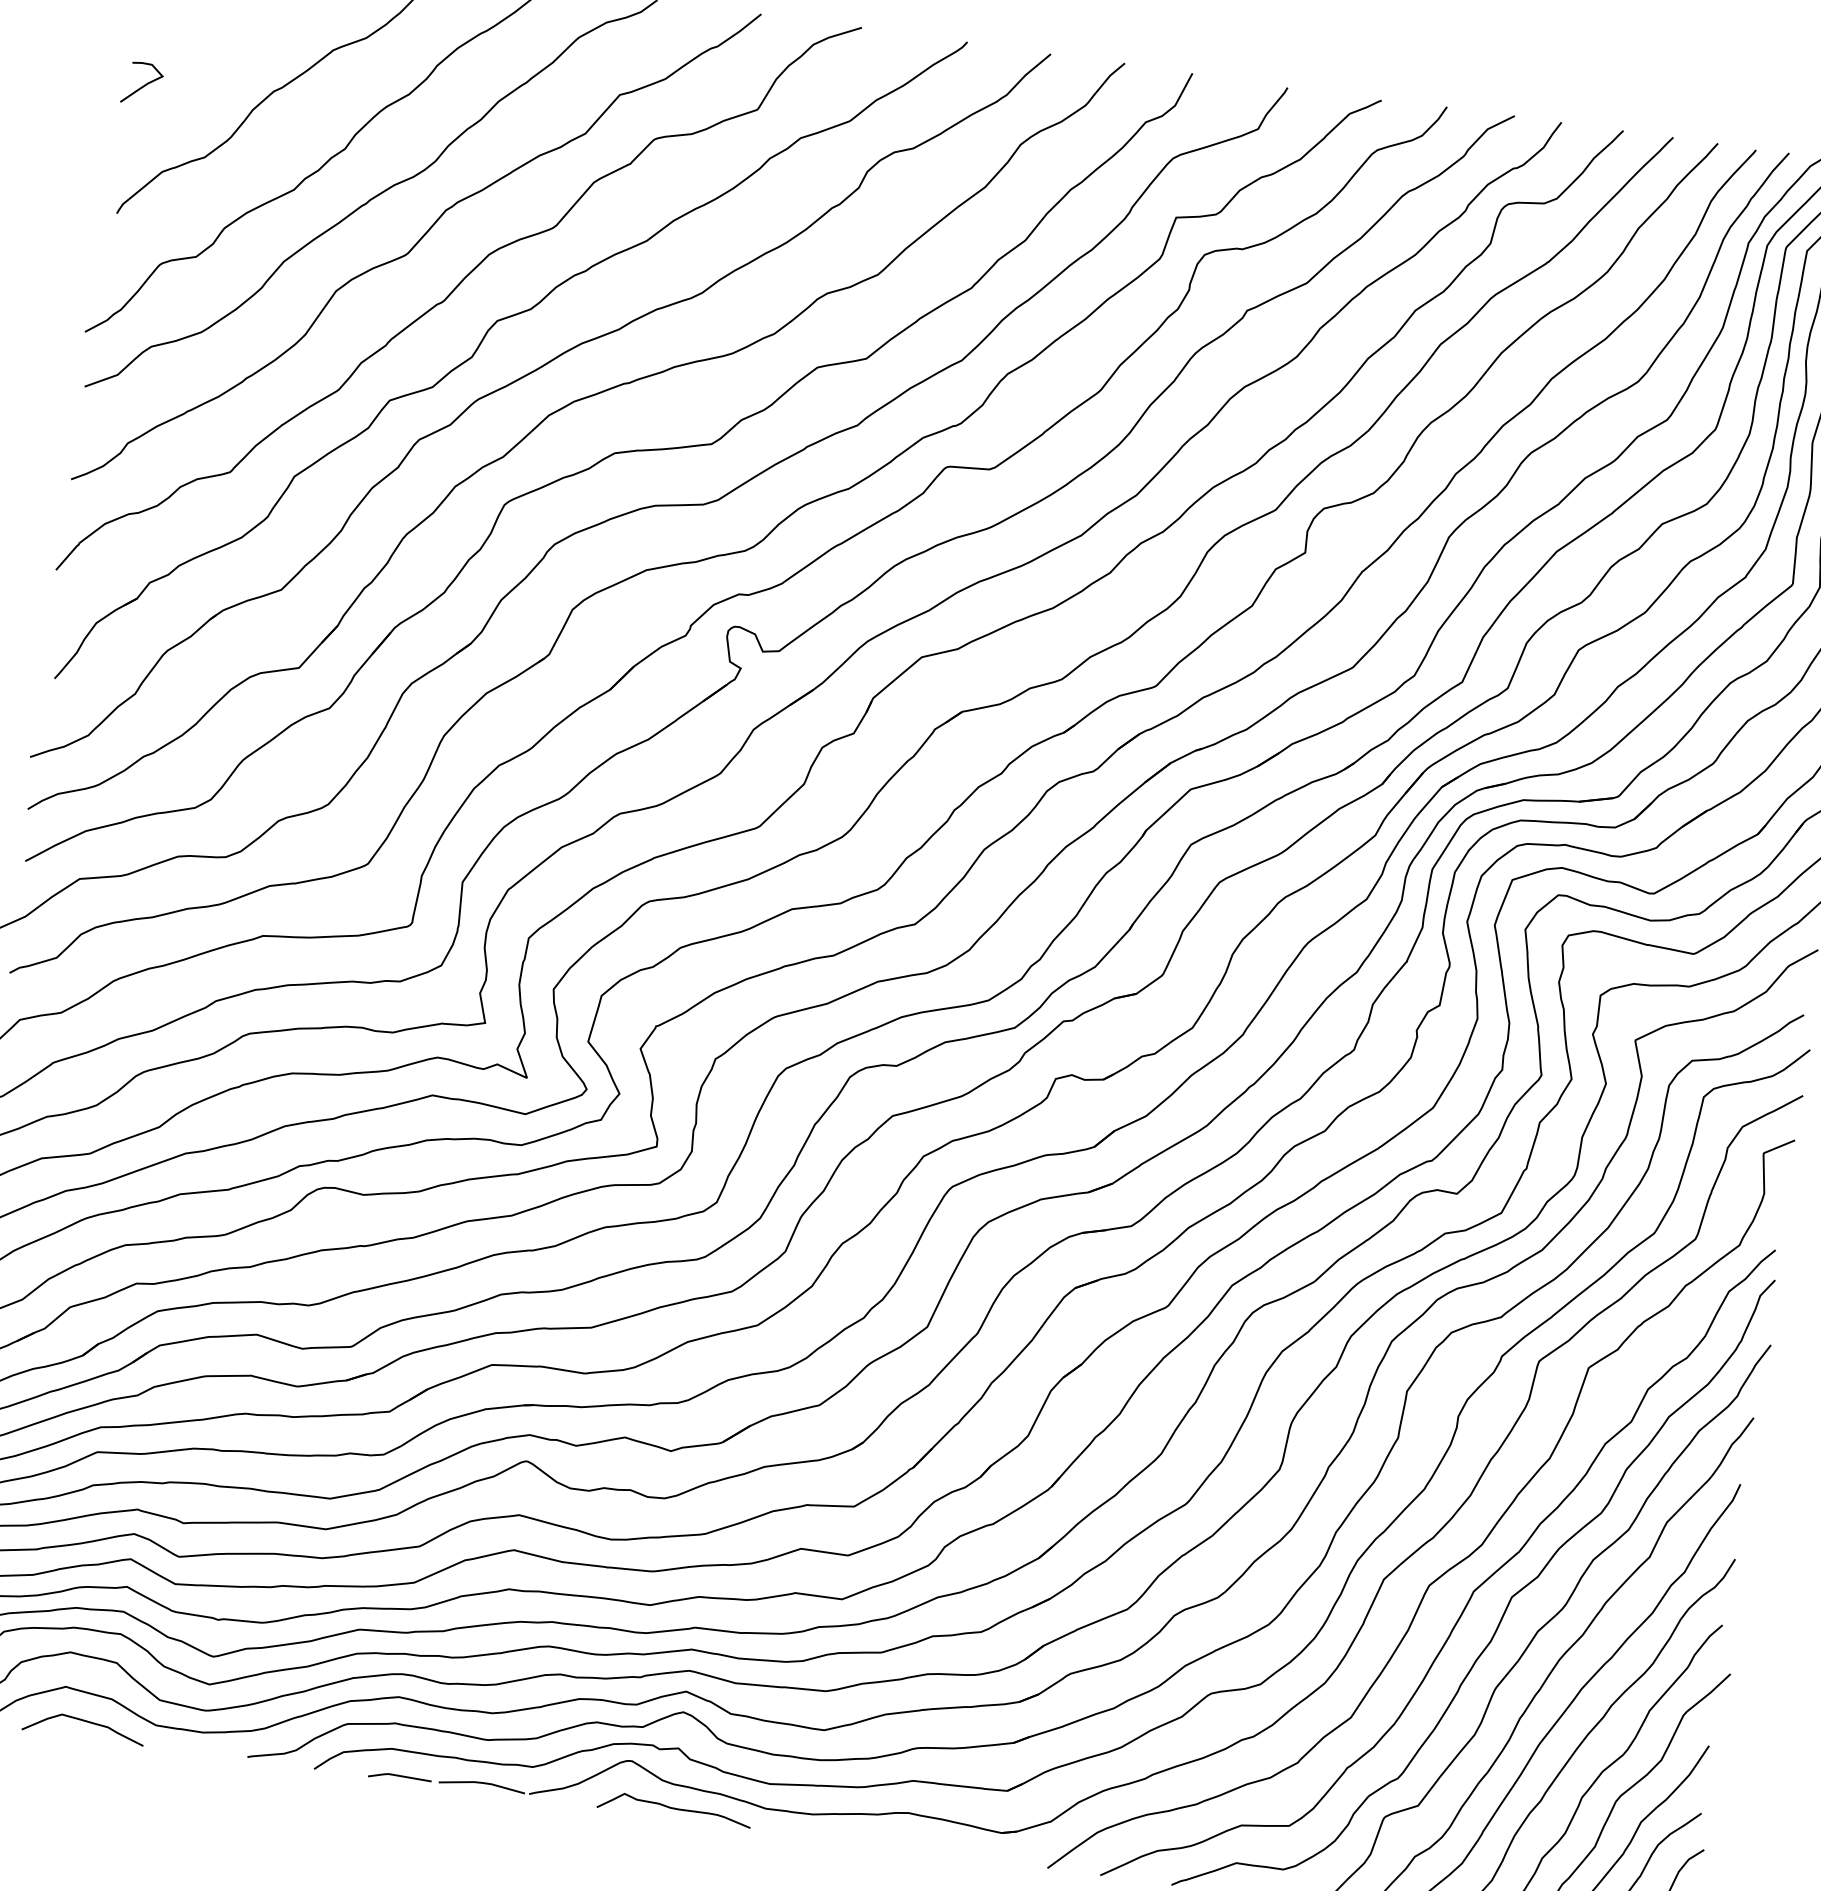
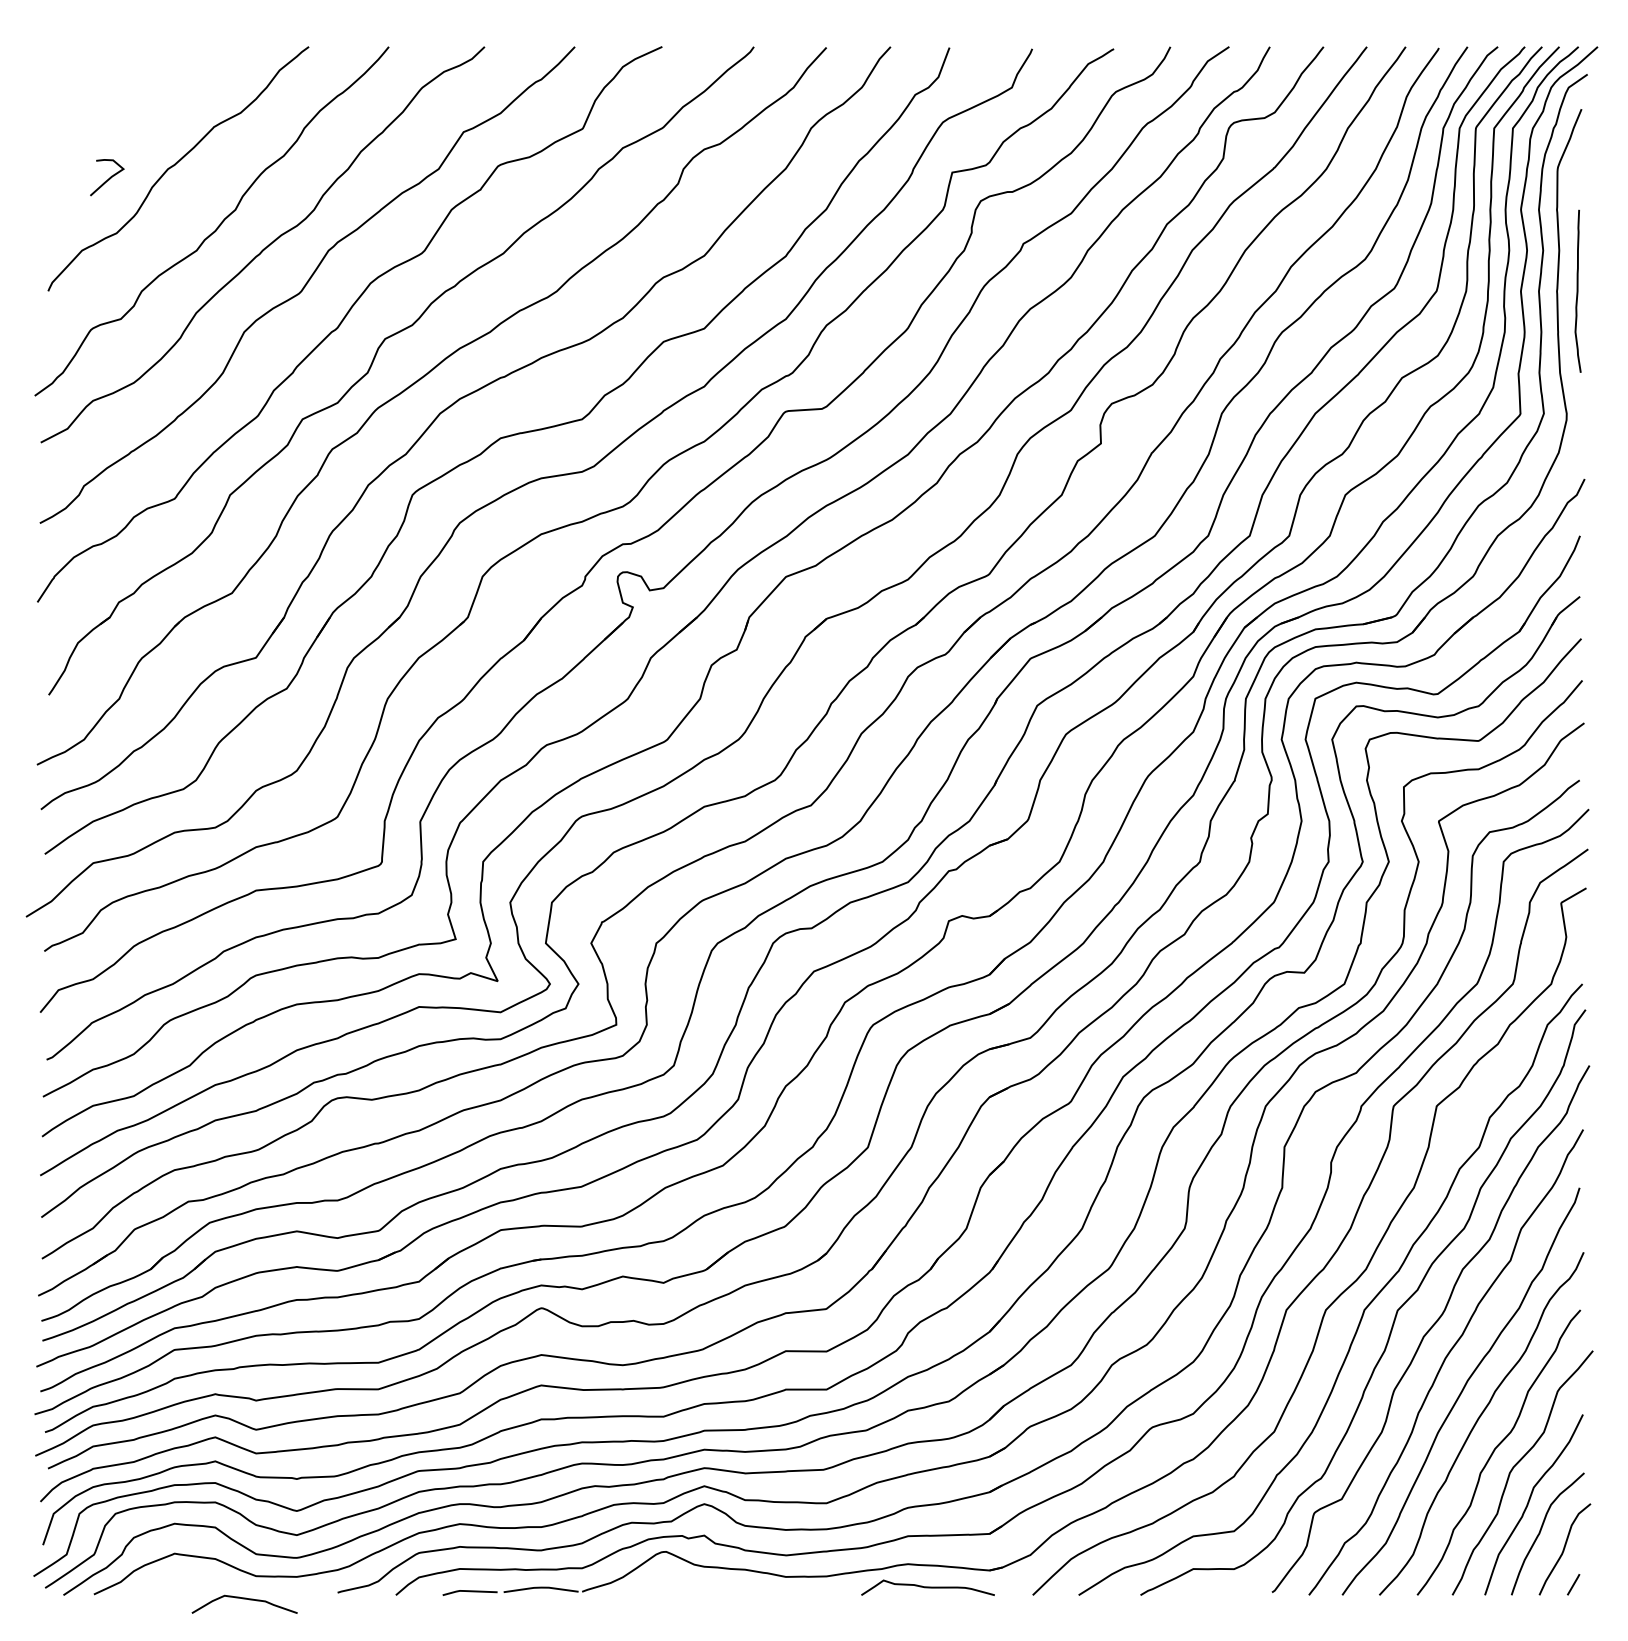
curve: (143, 84) -> (108, 178), moved
curve: (84, 1721) -> (244, 1599), moved
curve: (674, 1808) -> (927, 1587), moved

